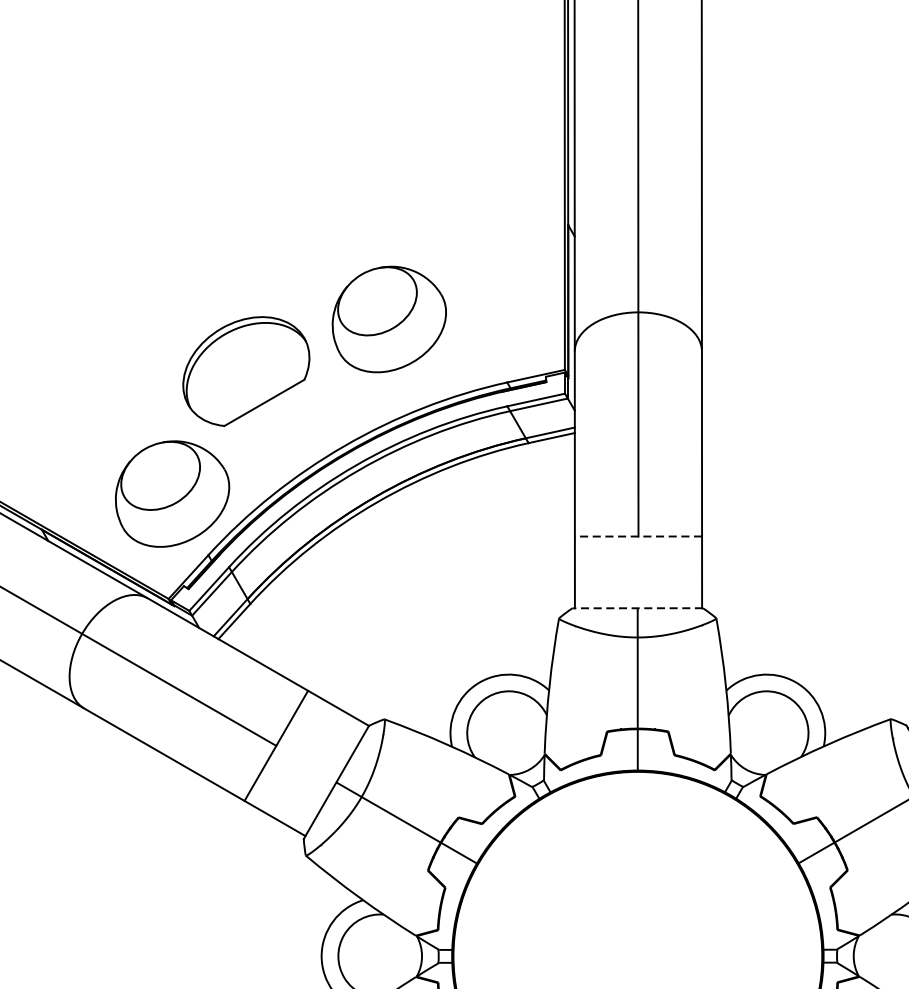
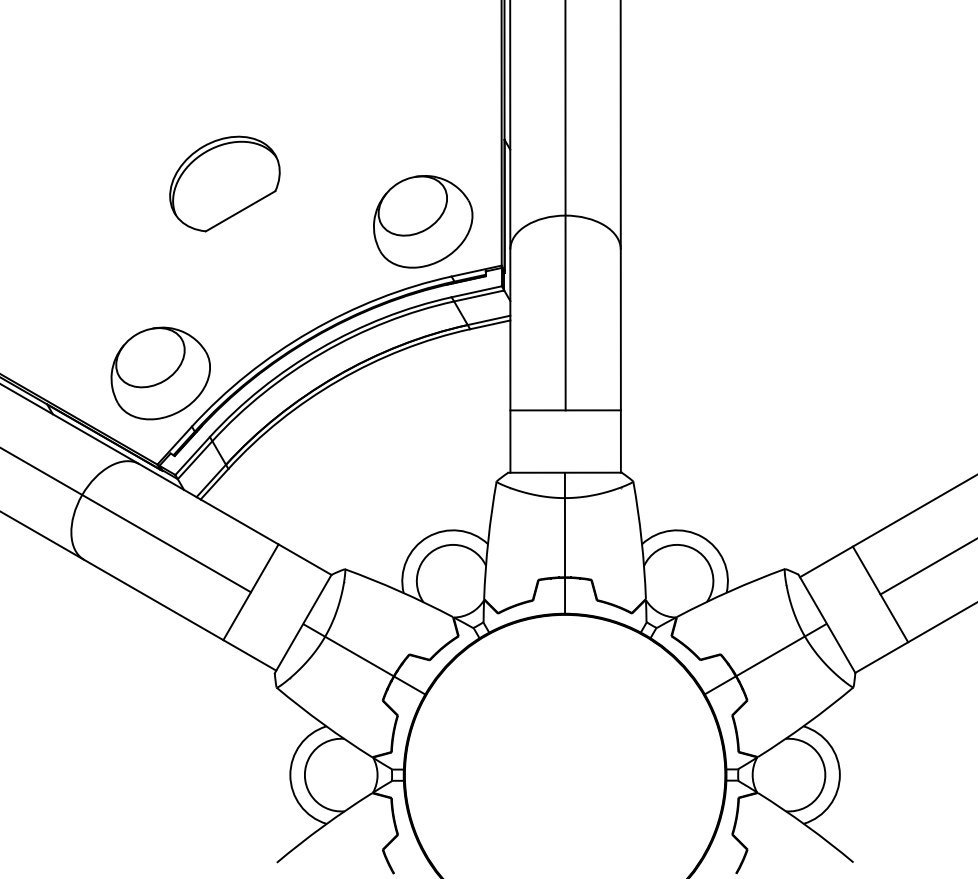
part: (389, 319) -> (423, 221), moved
part: (245, 370) -> (224, 183), moved
line: (638, 536) -> (565, 410), dashed -> solid
line: (637, 608) -> (564, 472), dashed -> solid

